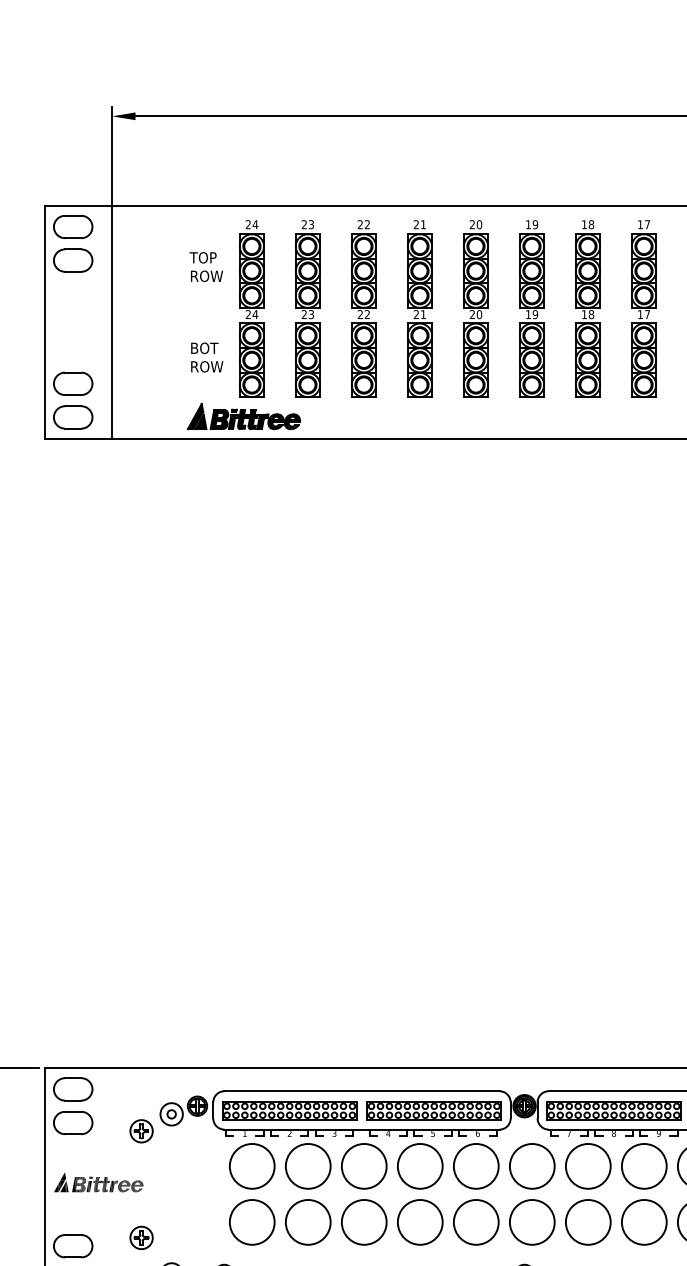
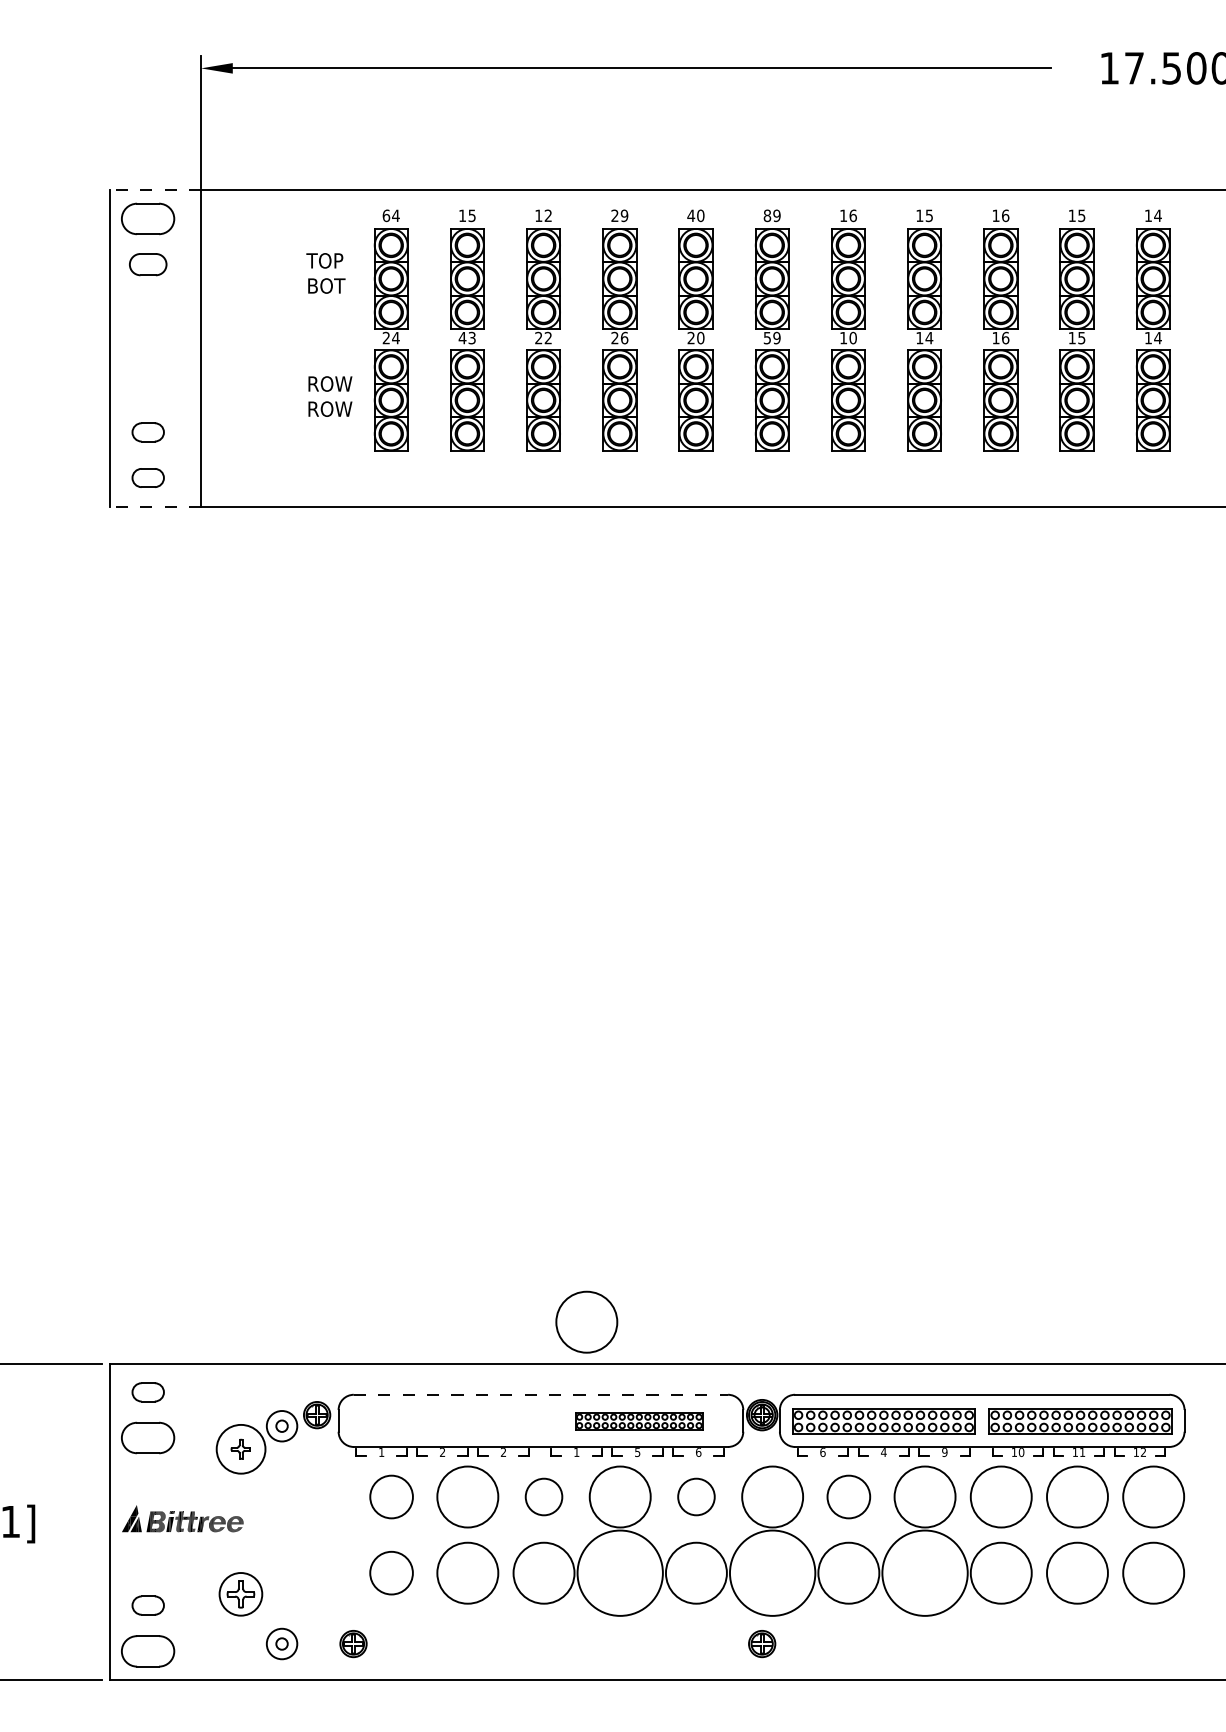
line: (78, 206) -> (155, 190), solid -> dashed
text: (248, 224) -> (386, 215), 24 -> 64
text: (307, 224) -> (467, 215), 23 -> 15
text: (360, 224) -> (538, 215), 22 -> 12
text: (423, 224) -> (624, 215), 21 -> 29
text: (472, 224) -> (691, 215), 20 -> 40
text: (528, 224) -> (767, 215), 19 -> 89
text: (590, 224) -> (852, 215), 18 -> 16
text: (646, 224) -> (928, 215), 17 -> 15
part: (73, 260) -> (148, 264), size x0.7
text: (207, 275) -> (330, 285), ROW -> BOT
text: (304, 314) -> (462, 337), 23 -> 43
text: (423, 314) -> (624, 337), 21 -> 26
text: (527, 314) -> (766, 338), 19 -> 59
text: (590, 314) -> (852, 338), 18 -> 10
text: (647, 314) -> (929, 338), 17 -> 14
text: (208, 347) -> (331, 383), BOT -> ROW
part: (73, 383) -> (148, 432), size x0.6
part: (244, 416) -> (380, 476), removed
part: (73, 417) -> (148, 477), size x0.6
line: (78, 438) -> (155, 506), solid -> dashed
circle: (395, 1037) -> (586, 1321), added
part: (73, 1089) -> (148, 1392), size x0.6
line: (362, 1091) -> (541, 1394), solid -> dashed
part: (289, 1110) -> (442, 1421), removed
part: (434, 1110) -> (639, 1421), size x0.7
circle: (141, 1131) -> (240, 1449), size x1.6
text: (334, 1133) -> (503, 1452), 3 -> 2
text: (388, 1133) -> (576, 1452), 4 -> 1
text: (568, 1133) -> (822, 1452), 7 -> 6
text: (613, 1133) -> (883, 1452), 8 -> 4
circle: (252, 1166) -> (391, 1496), size x0.7
circle: (363, 1166) -> (543, 1496), size x0.6
circle: (476, 1166) -> (696, 1496), size x0.6
circle: (588, 1166) -> (848, 1496), size x0.7
circle: (252, 1221) -> (391, 1572), size x0.7
circle: (419, 1221) -> (619, 1572), size x1.4
circle: (532, 1221) -> (772, 1572), size x1.4
circle: (643, 1221) -> (924, 1572), size x1.4
part: (141, 1238) -> (241, 1594), size x1.4
part: (73, 1246) -> (148, 1605), size x0.6

